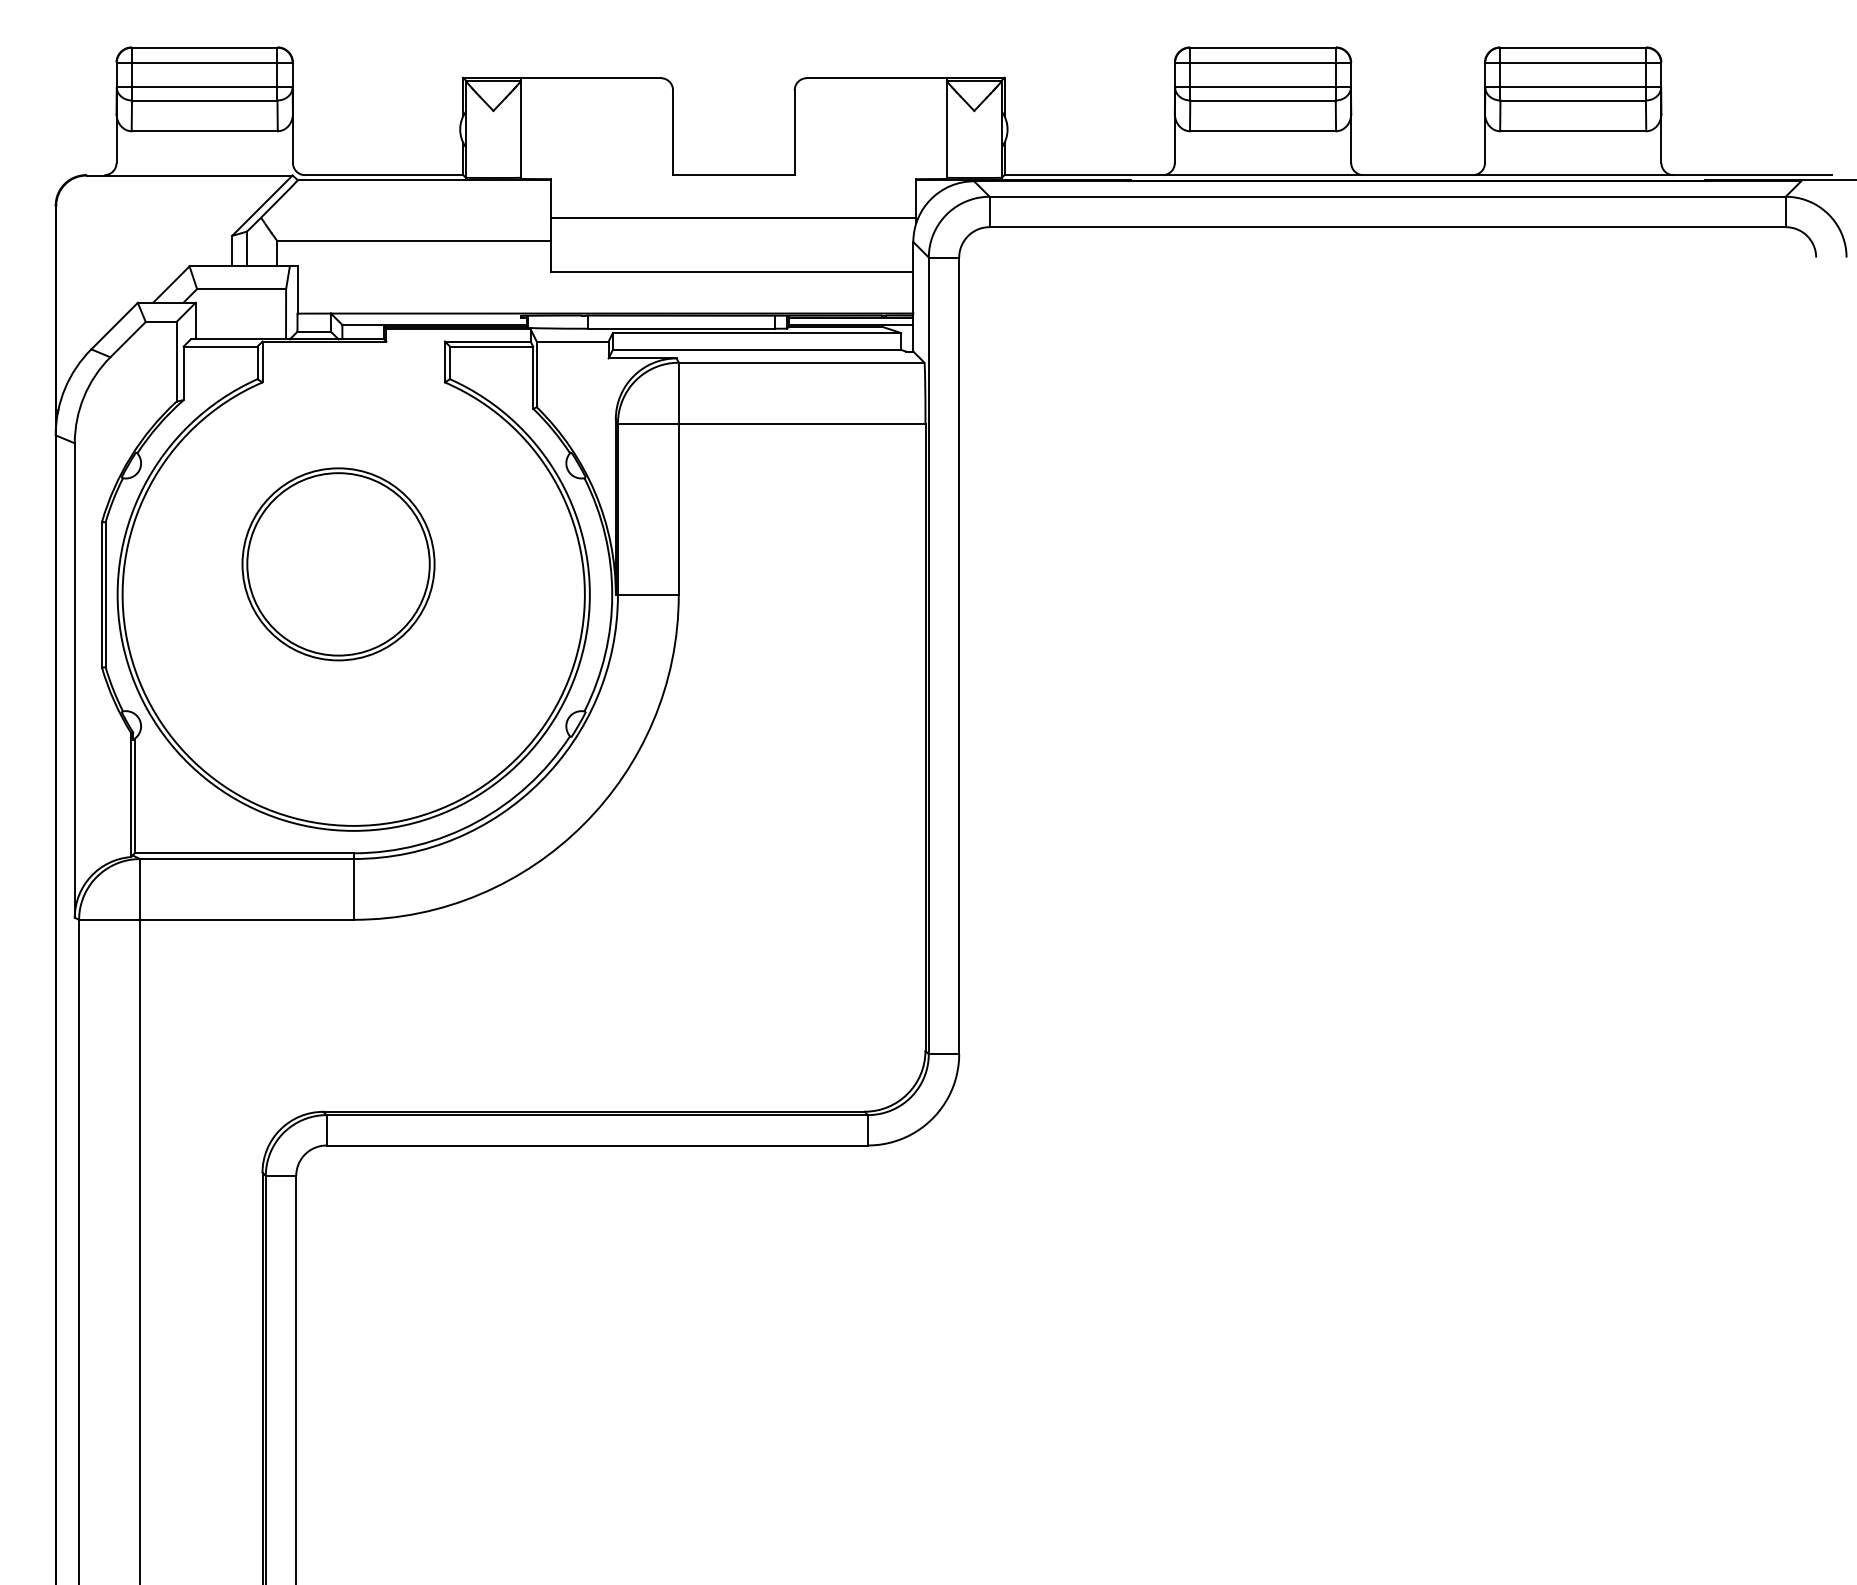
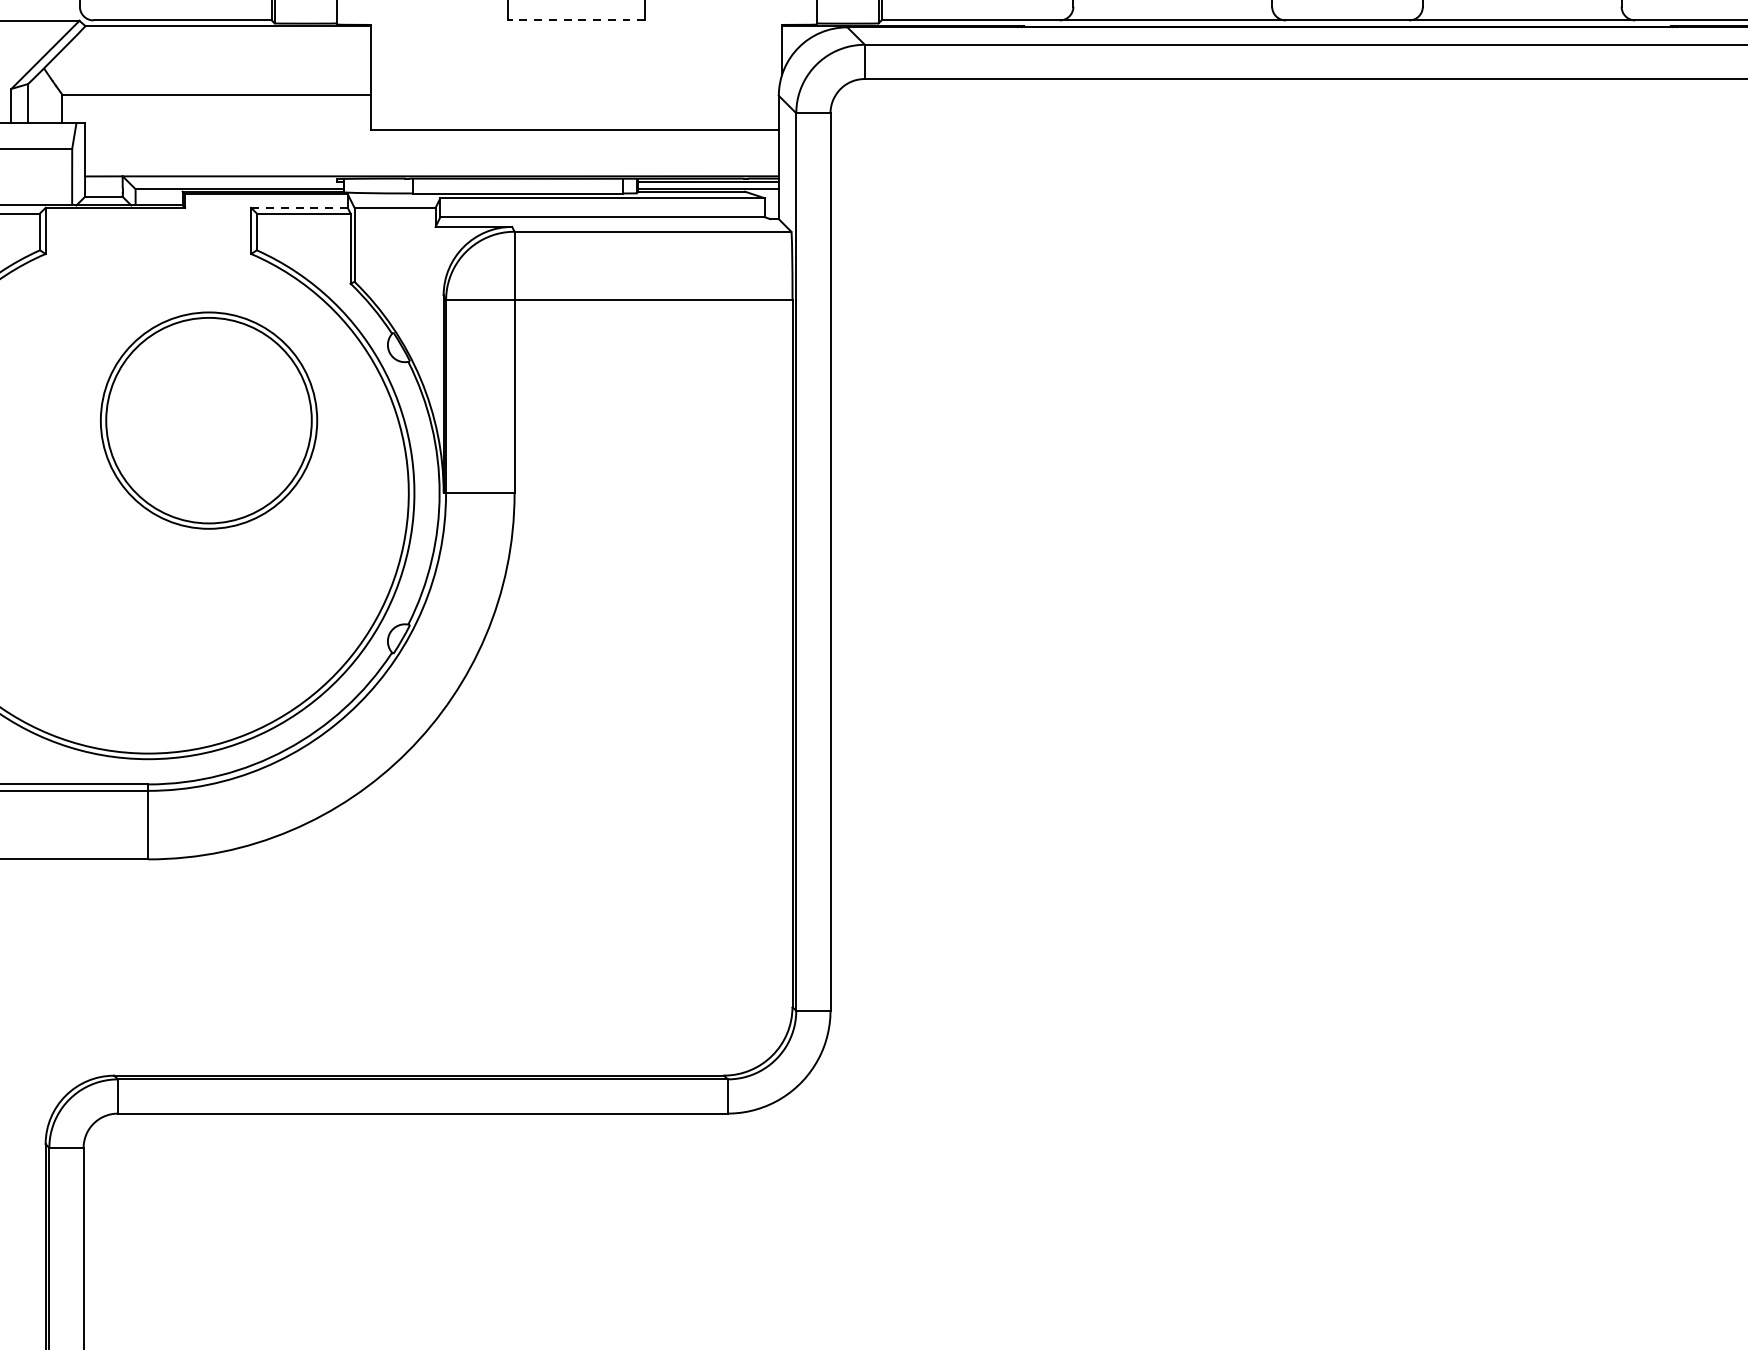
line: (733, 175) -> (576, 20), solid -> dashed
line: (733, 217) -> (576, 68), removed
line: (487, 341) -> (299, 207), solid -> dashed
part: (338, 564) -> (208, 420), moved

